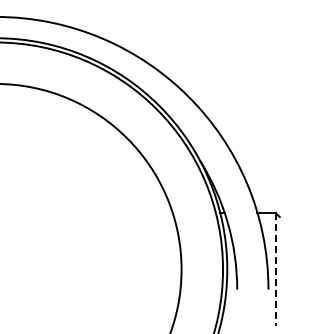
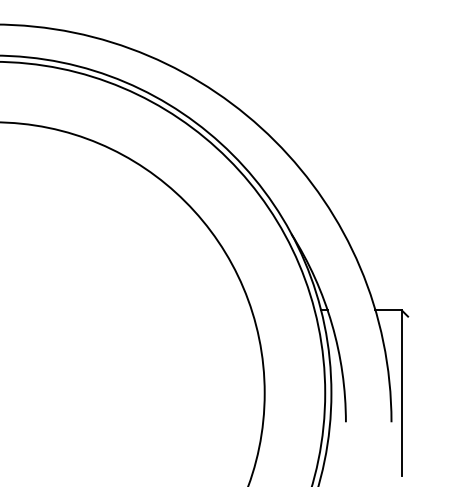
line: (275, 269) -> (401, 393), dashed -> solid

